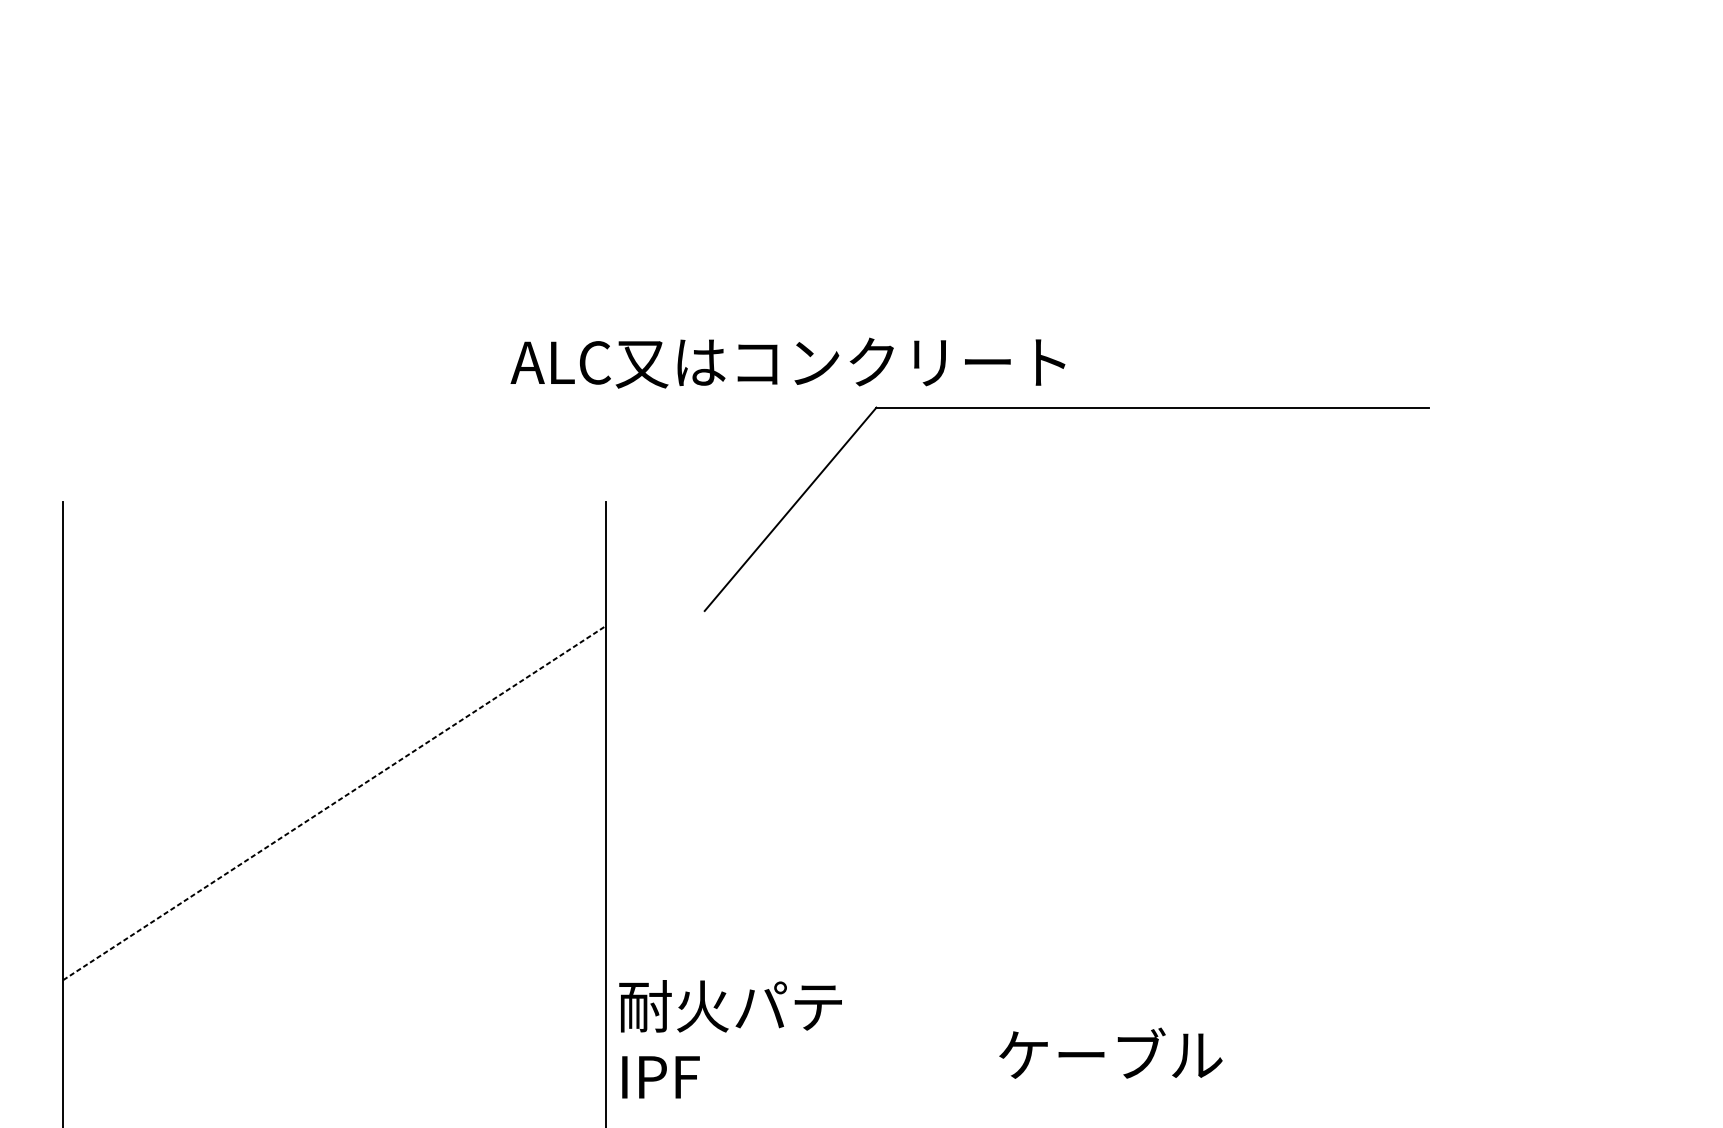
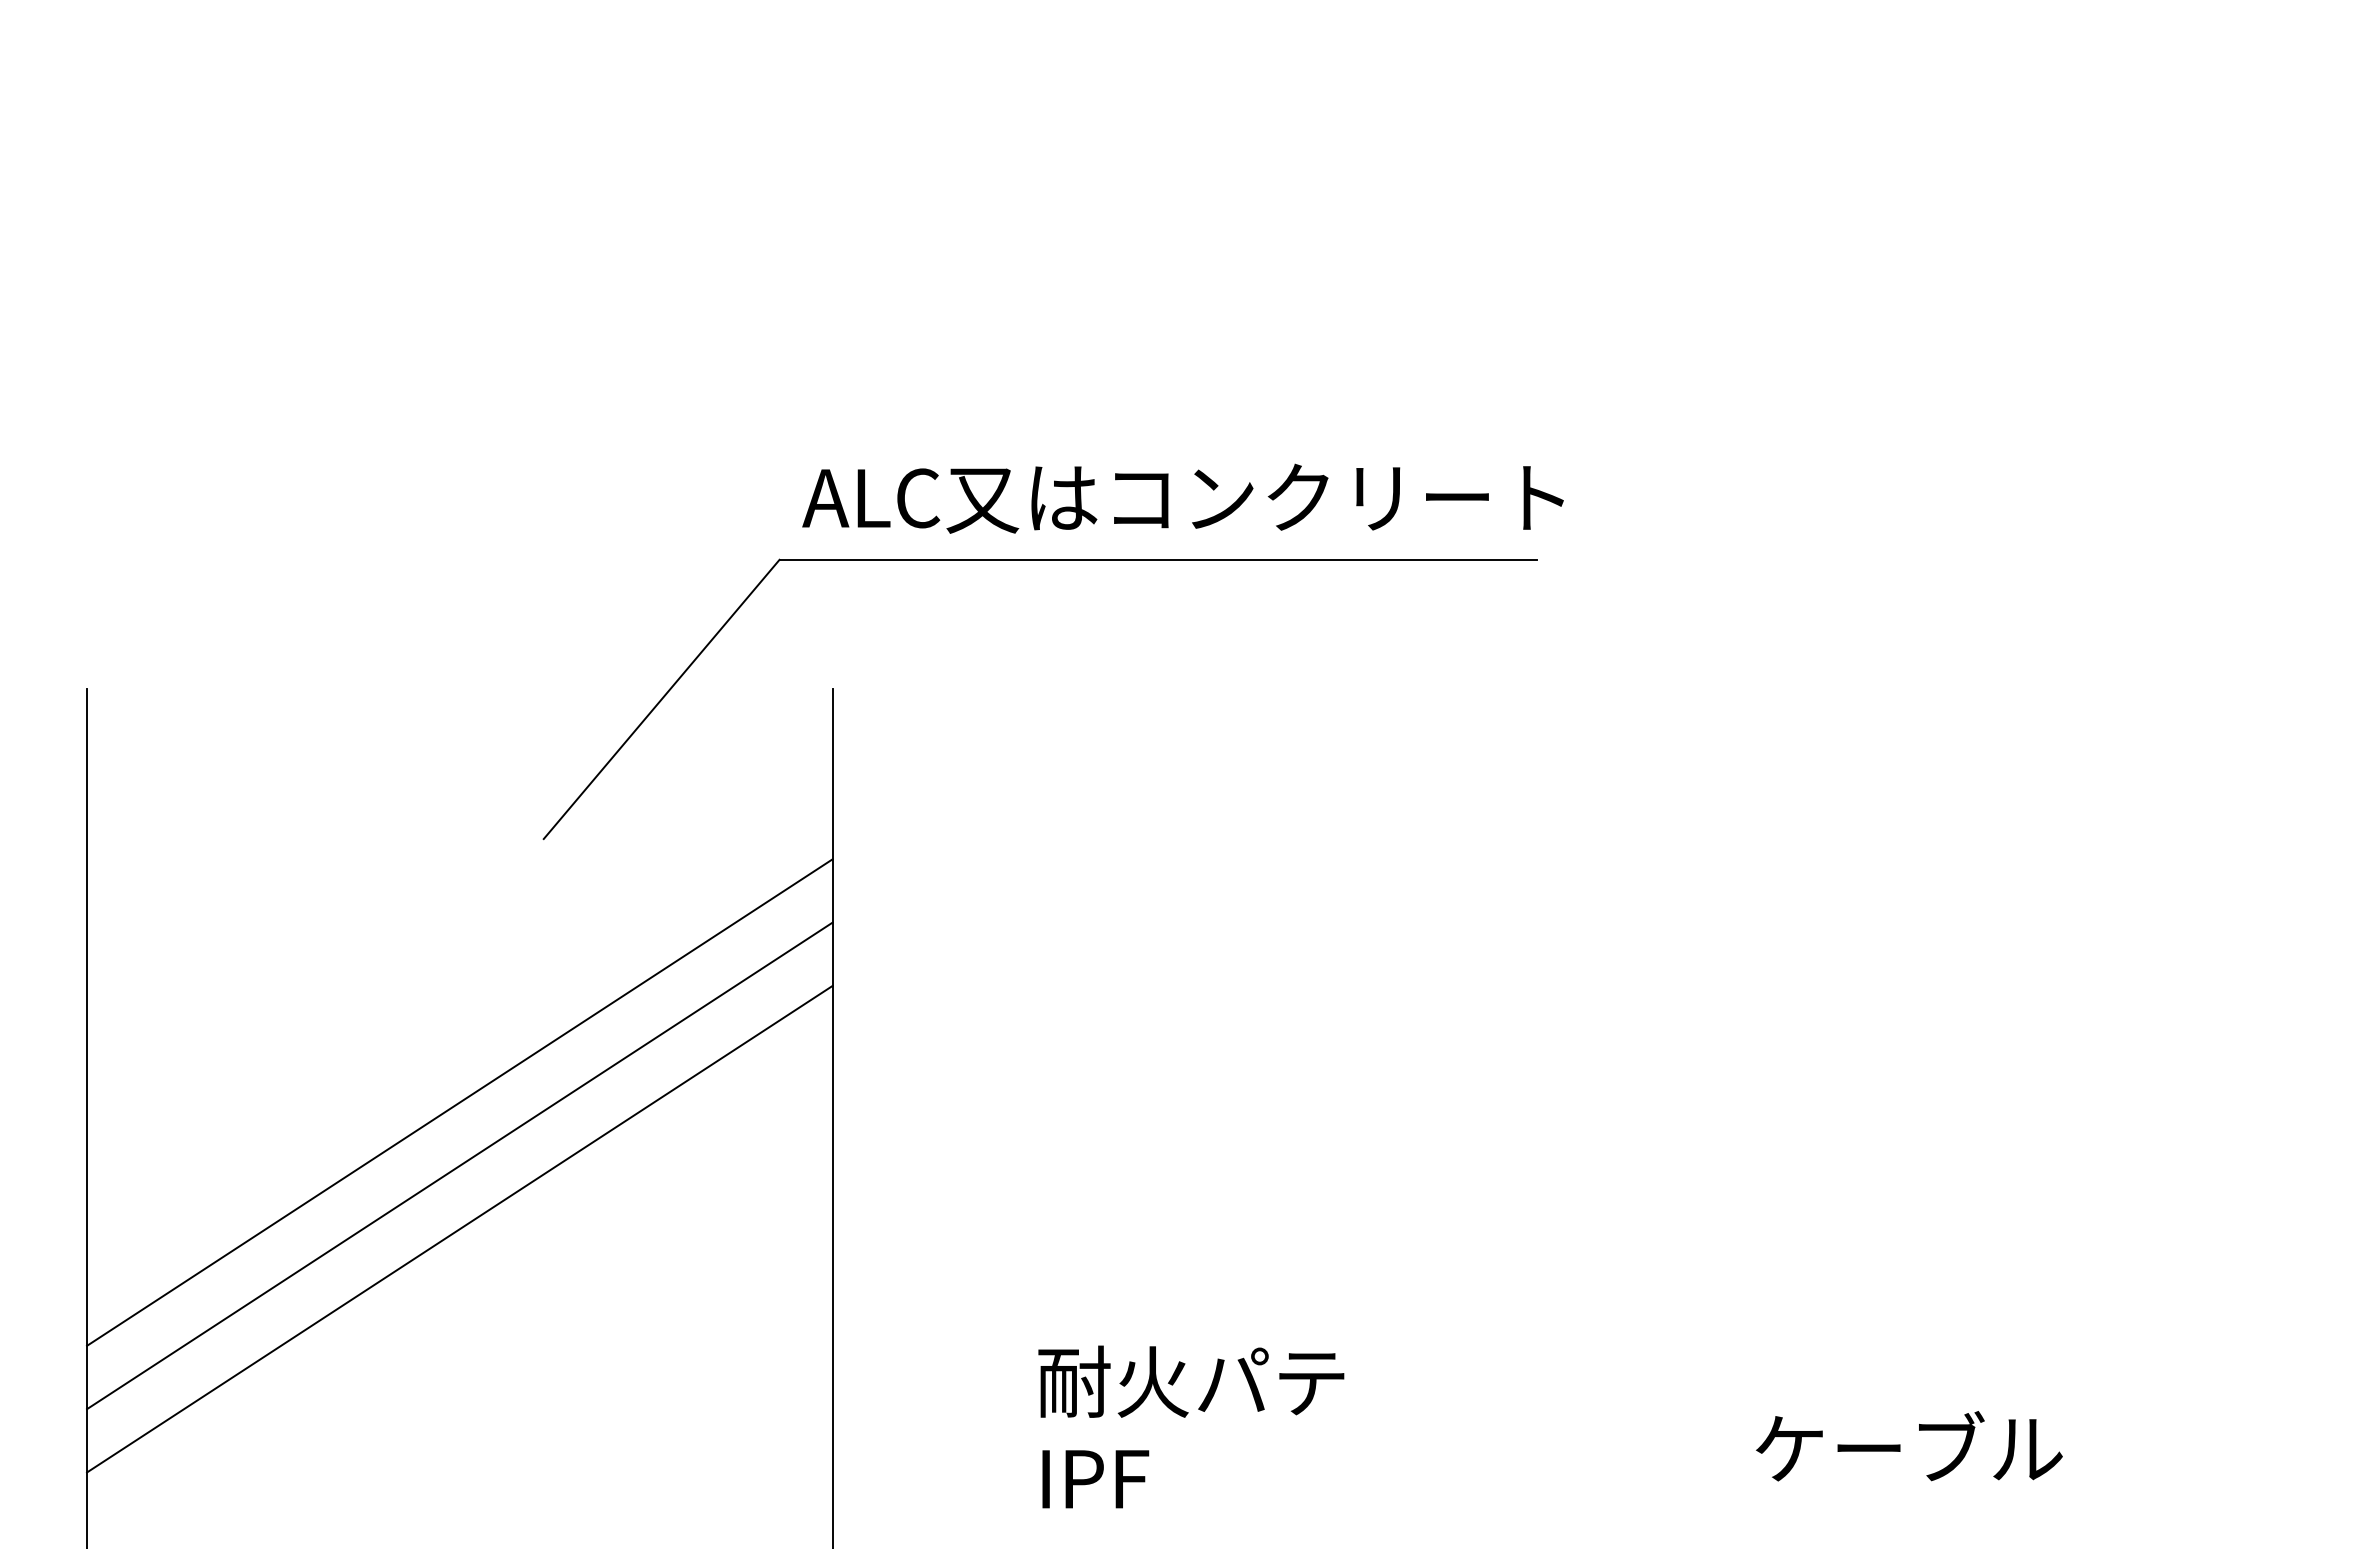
text: (787, 362) -> (1182, 498), moved
part: (1065, 408) -> (1039, 560), moved
line: (335, 802) -> (460, 1102), dashed -> solid
line: (334, 848) -> (459, 1165), added
line: (334, 894) -> (459, 1228), added
text: (730, 1038) -> (1191, 1426), moved
text: (1110, 1053) -> (1909, 1446), moved

